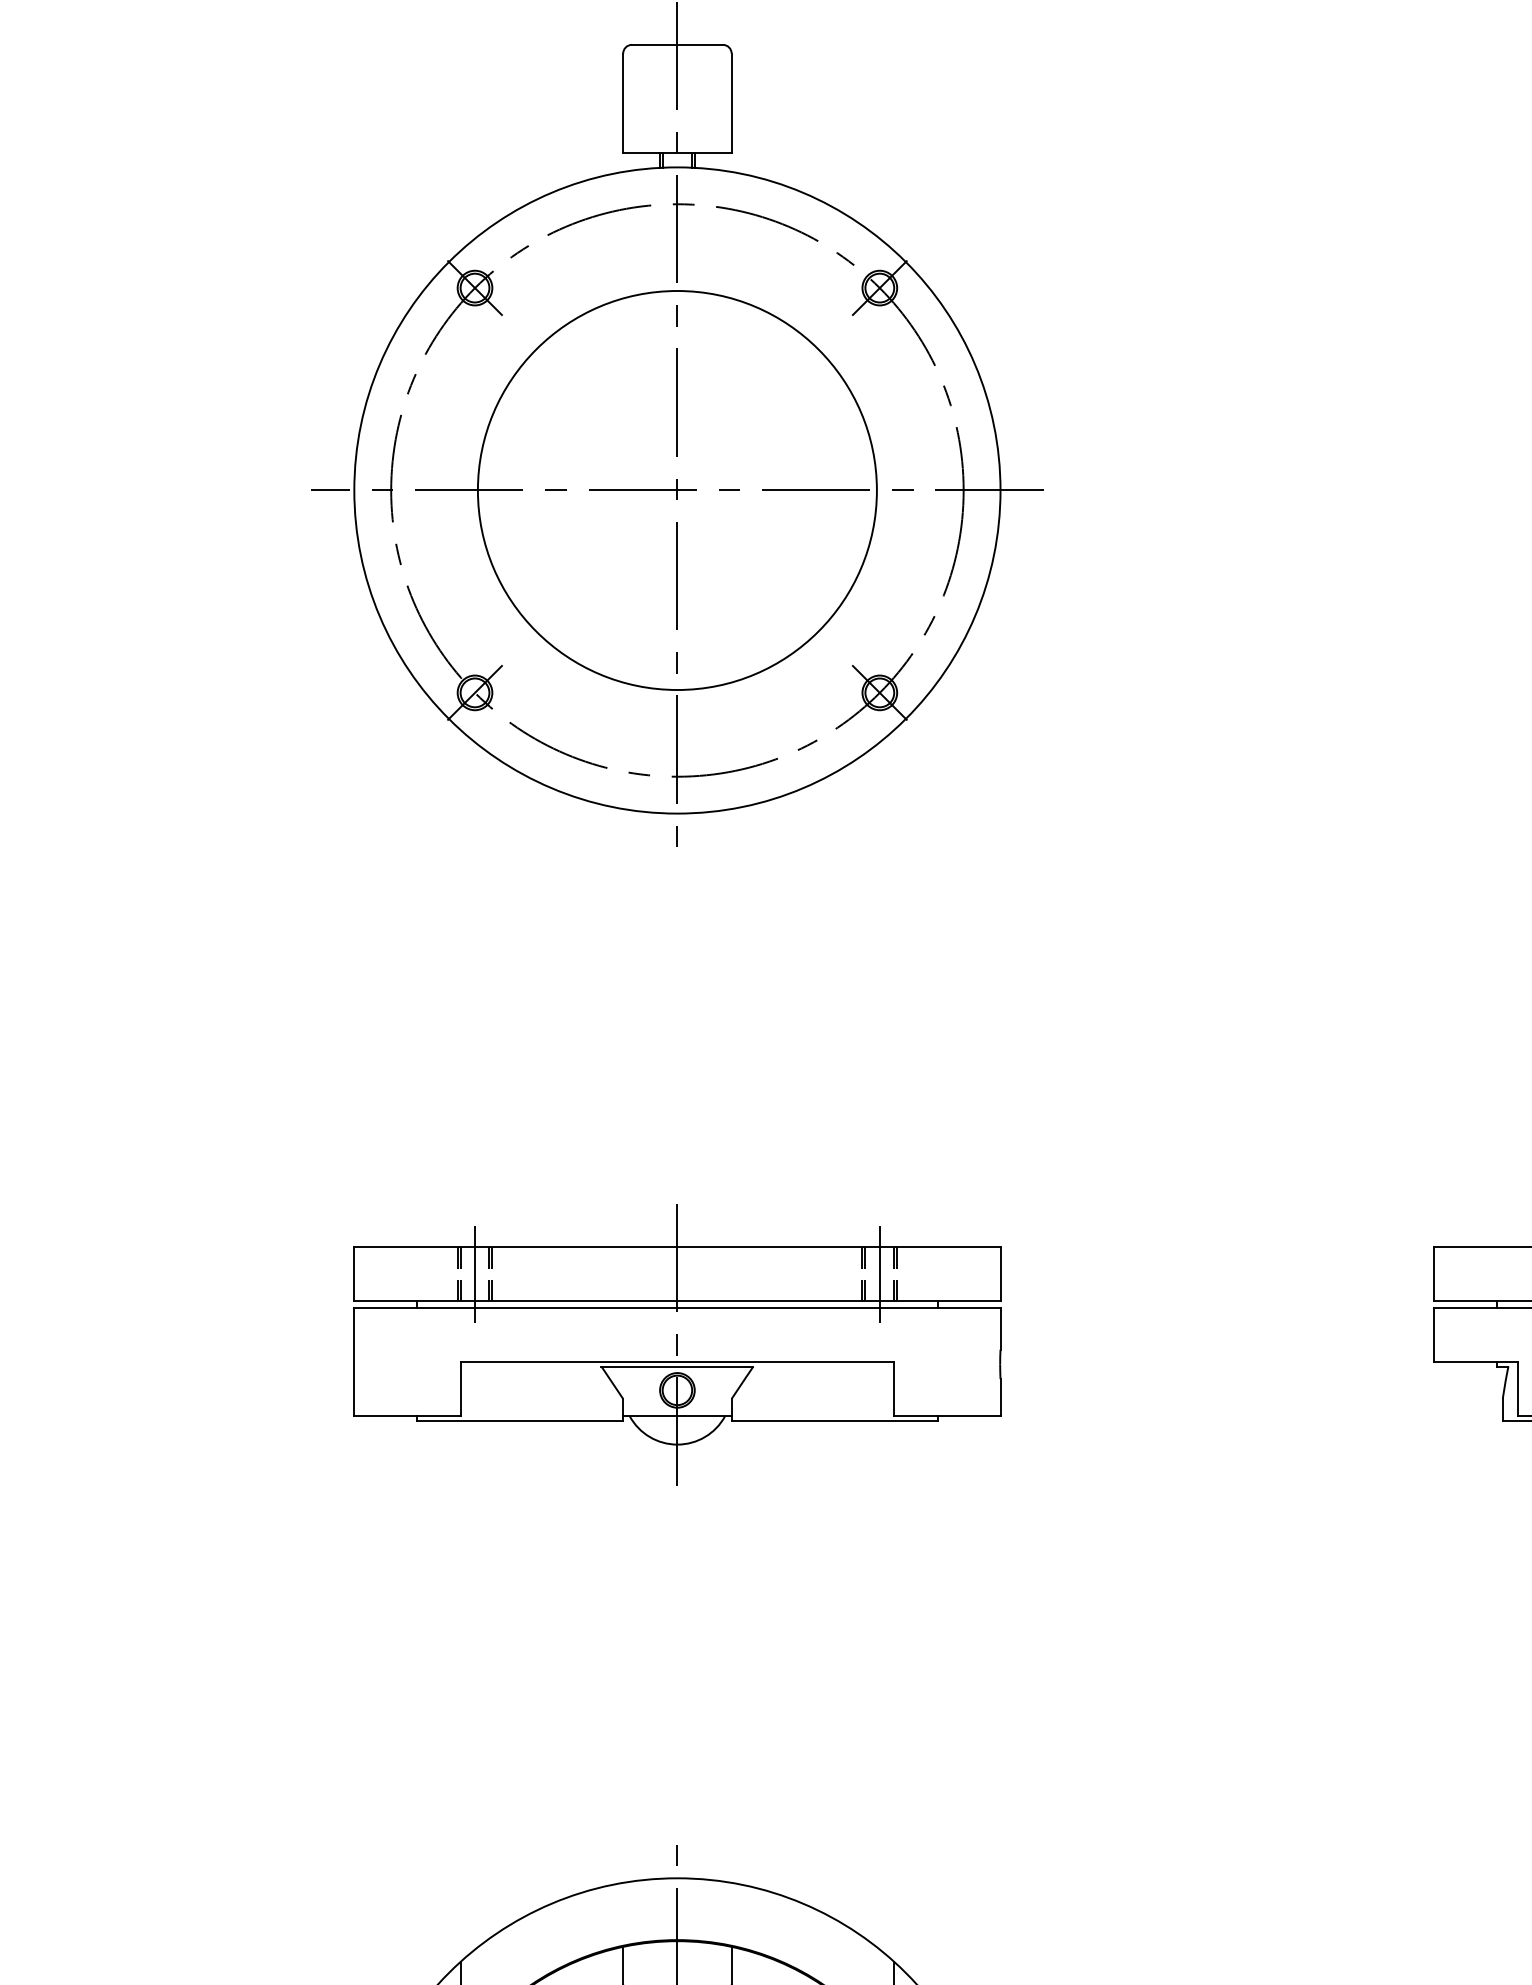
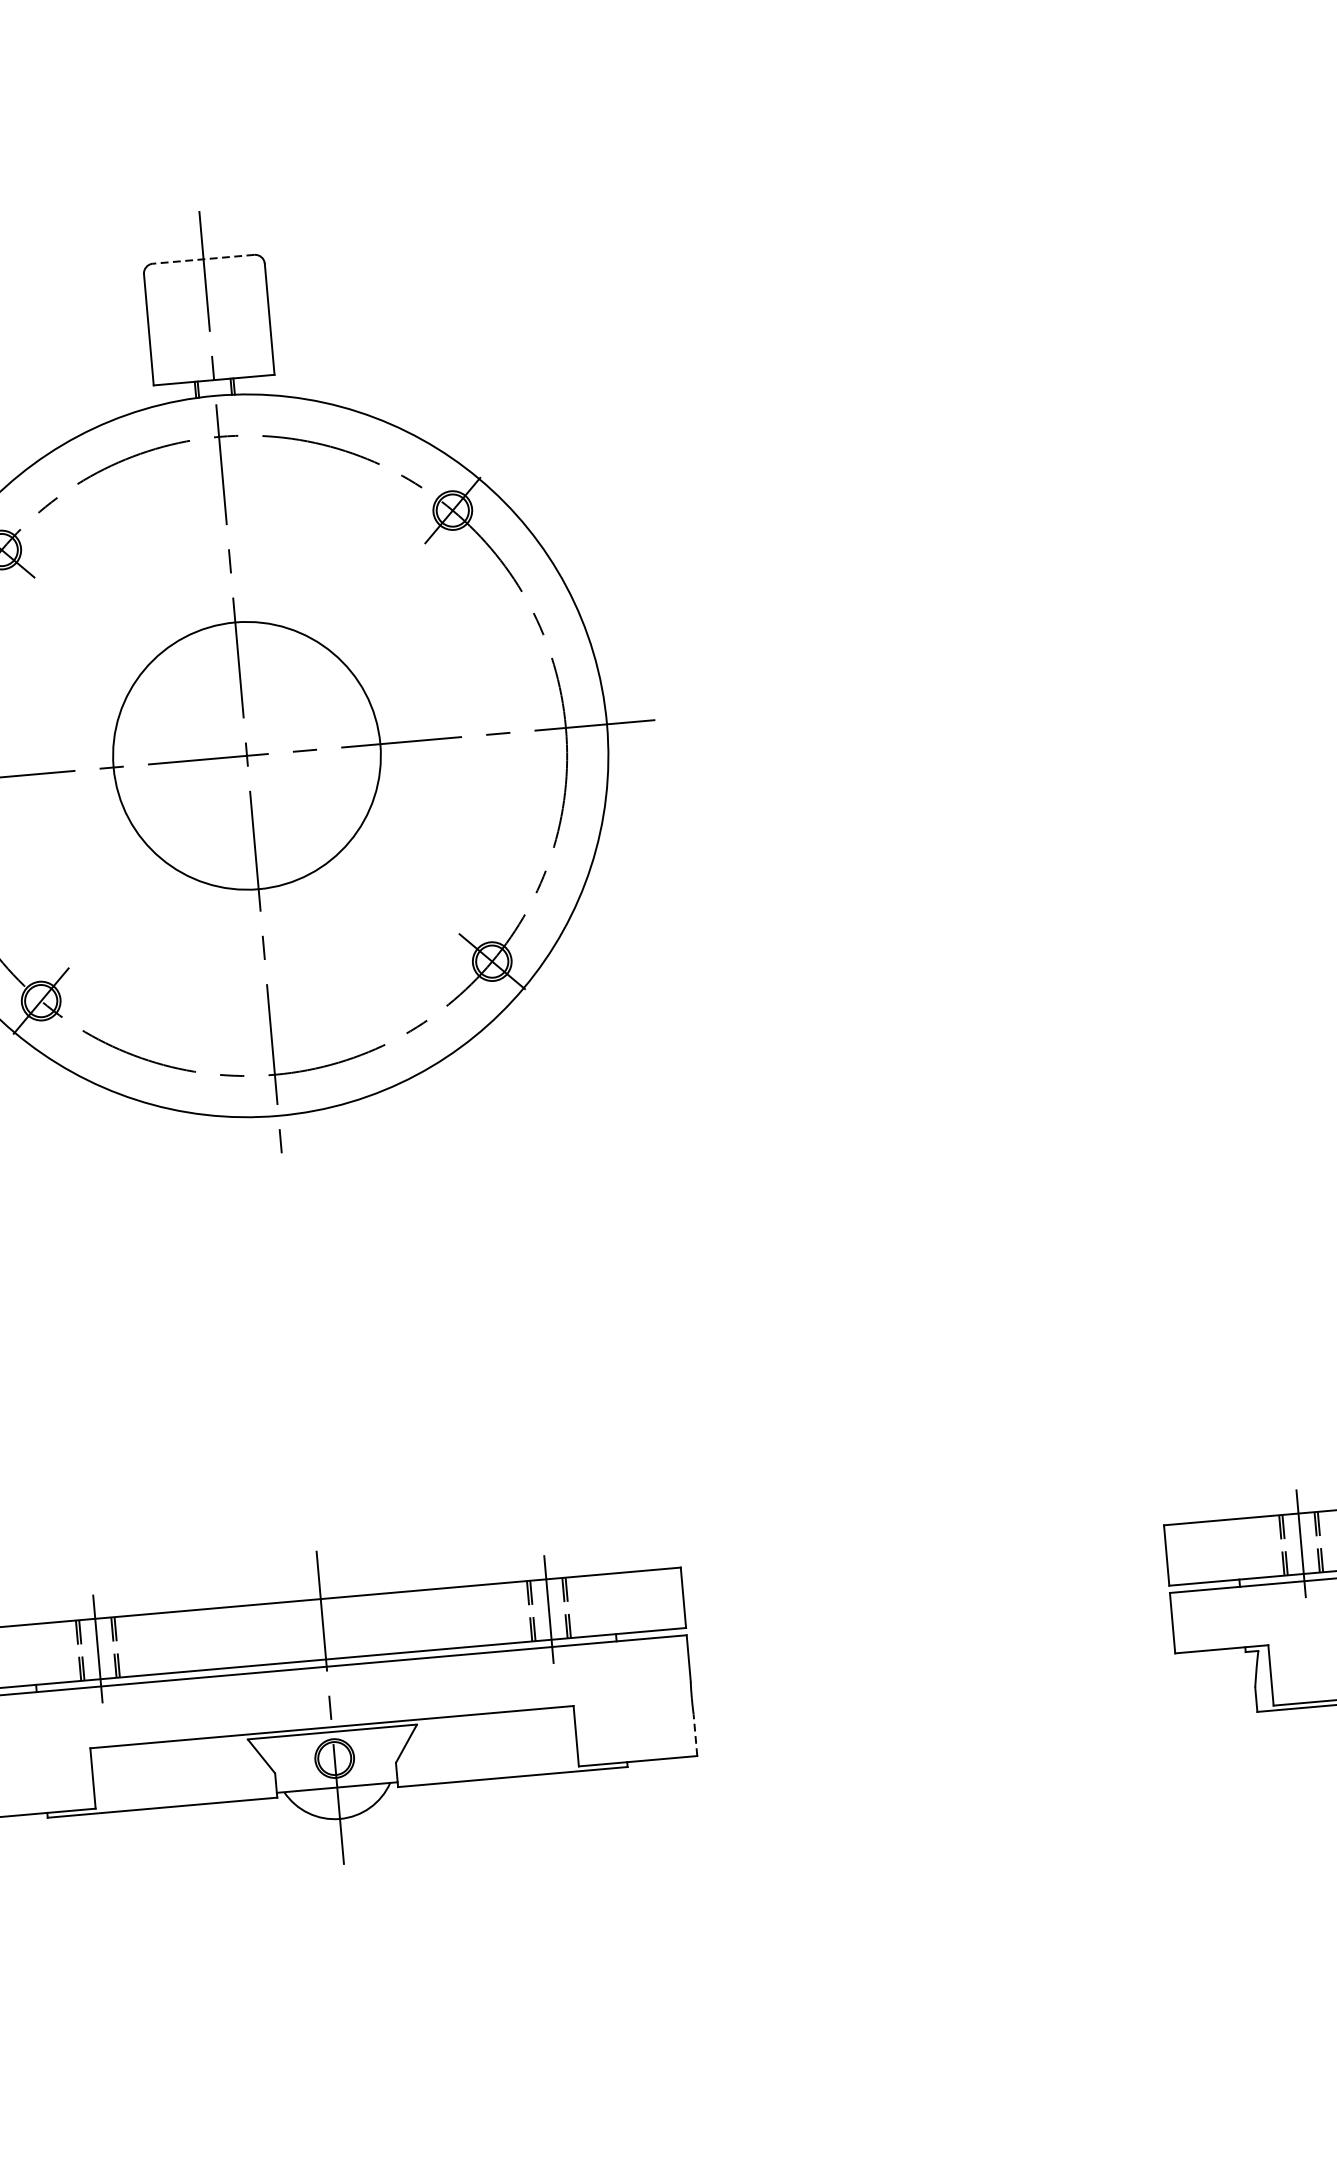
line: (677, 44) -> (203, 258), solid -> dashed
circle: (676, 490) -> (245, 755), size x0.6
line: (1000, 1397) -> (695, 1734), solid -> dashed

